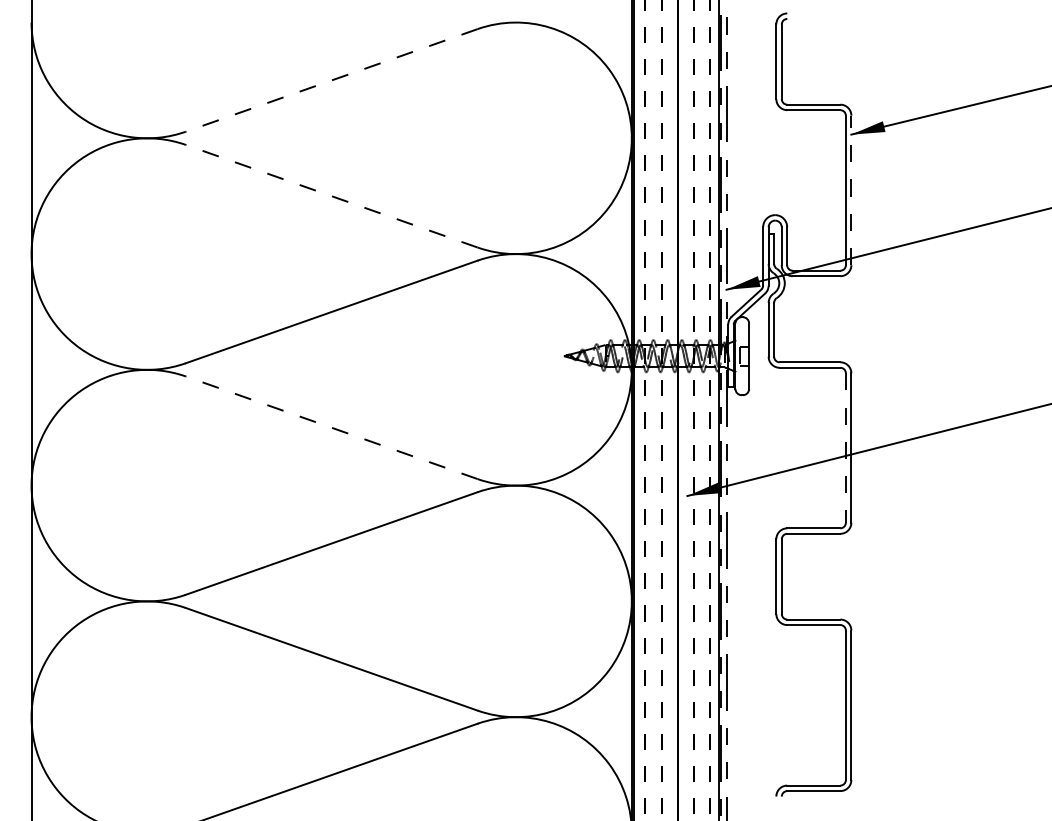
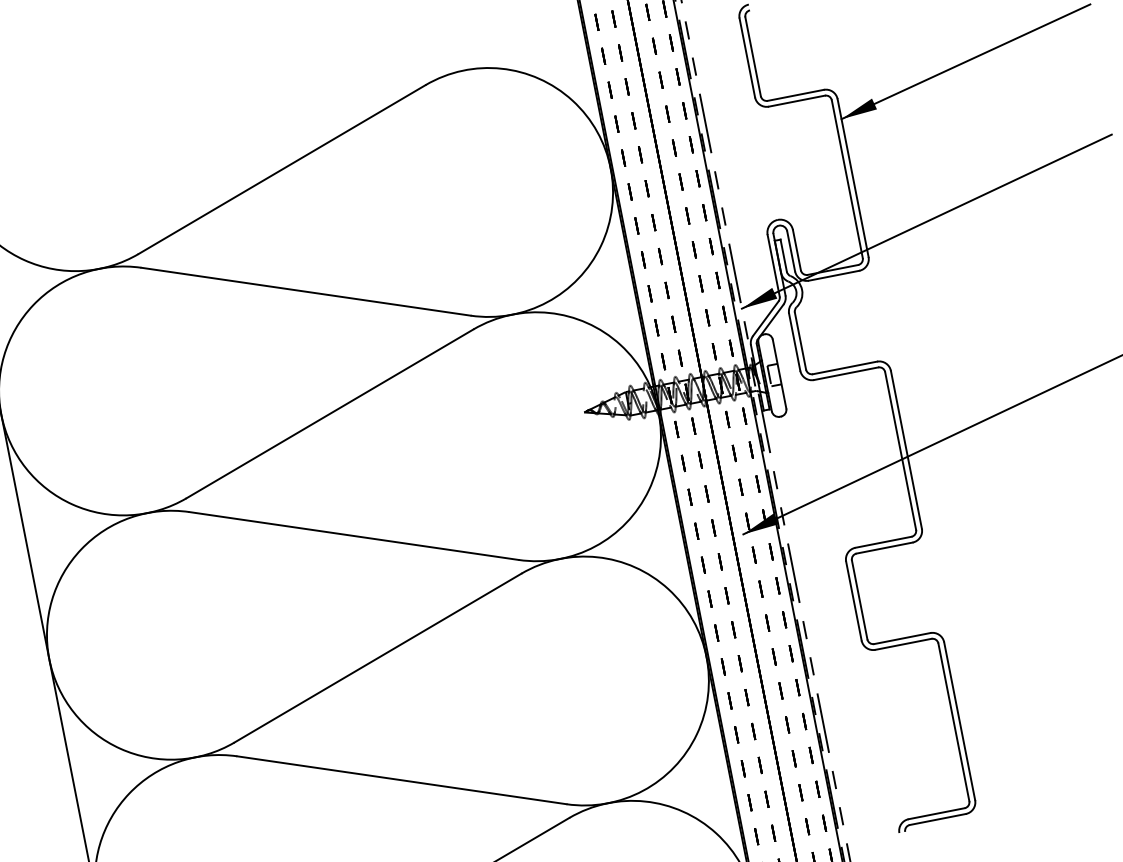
line: (331, 80) -> (281, 169), dashed -> solid
line: (851, 190) -> (853, 178), dashed -> solid
line: (331, 196) -> (305, 292), dashed -> solid
line: (331, 427) -> (353, 535), dashed -> solid
line: (845, 448) -> (900, 451), dashed -> solid

